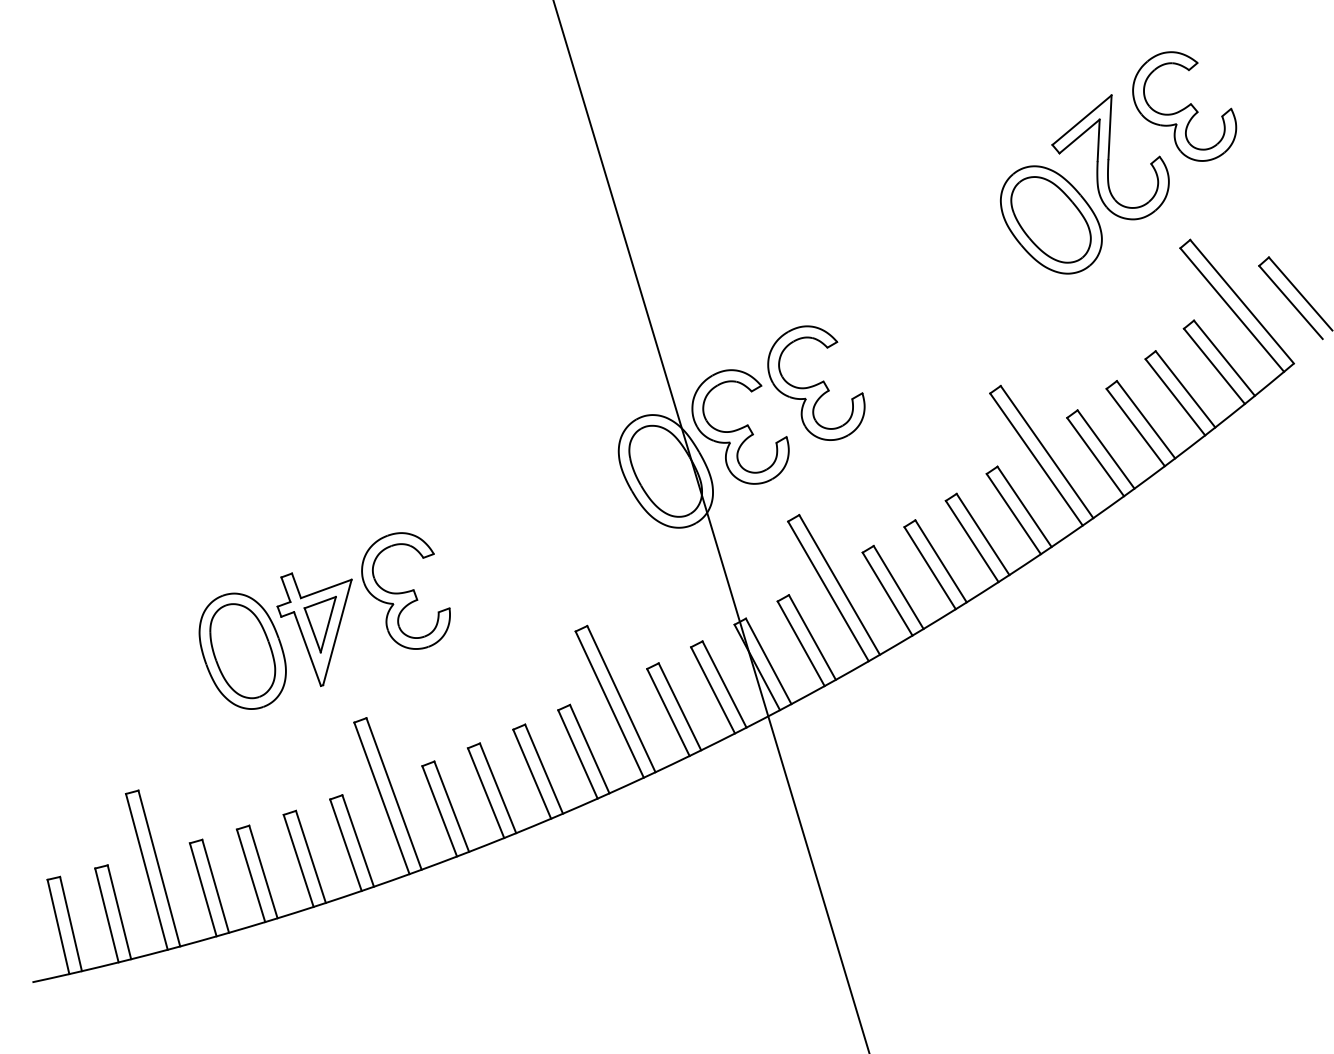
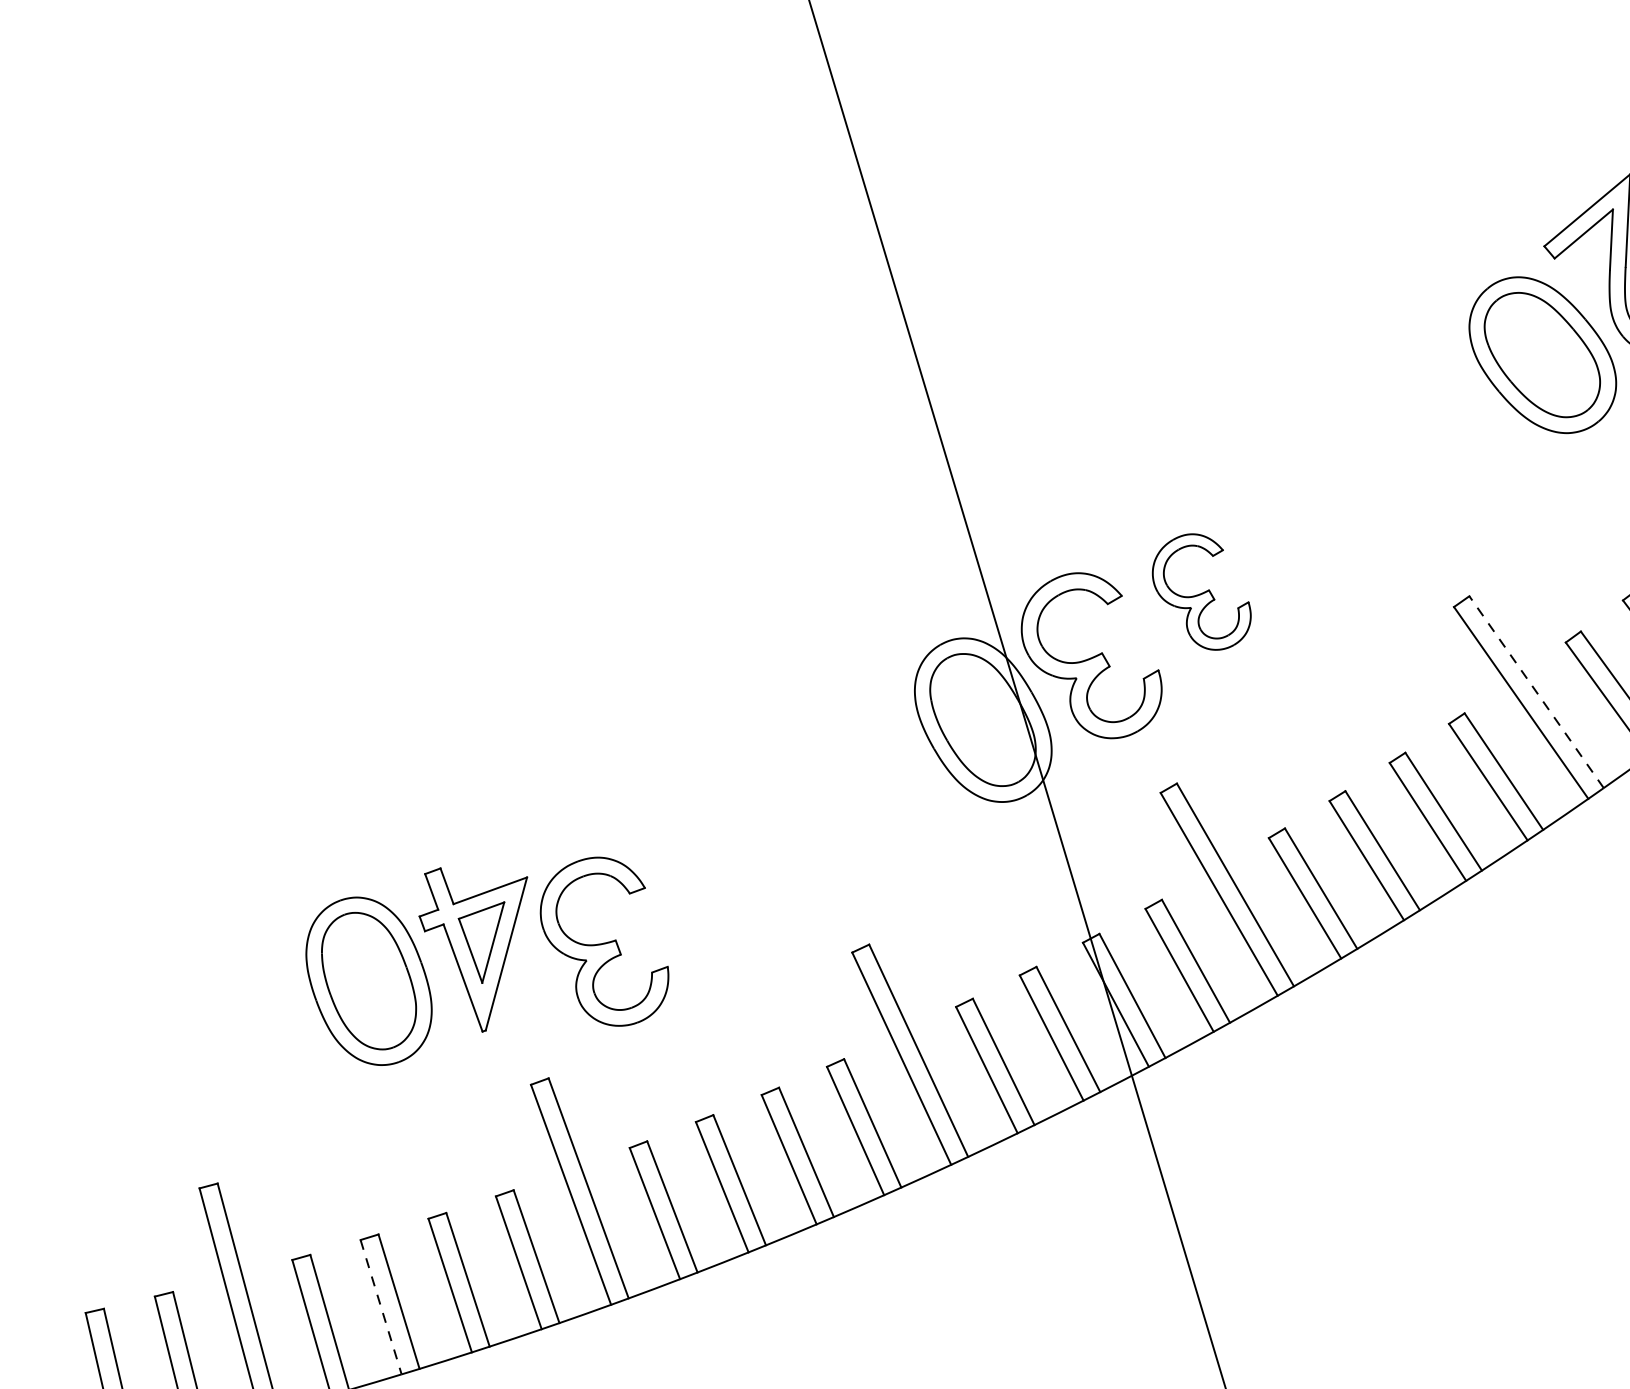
part: (816, 382) -> (1201, 591), size x0.7
line: (1047, 452) -> (1537, 692), solid -> dashed
part: (405, 590) -> (603, 940), moved
line: (251, 876) -> (381, 1308), solid -> dashed

